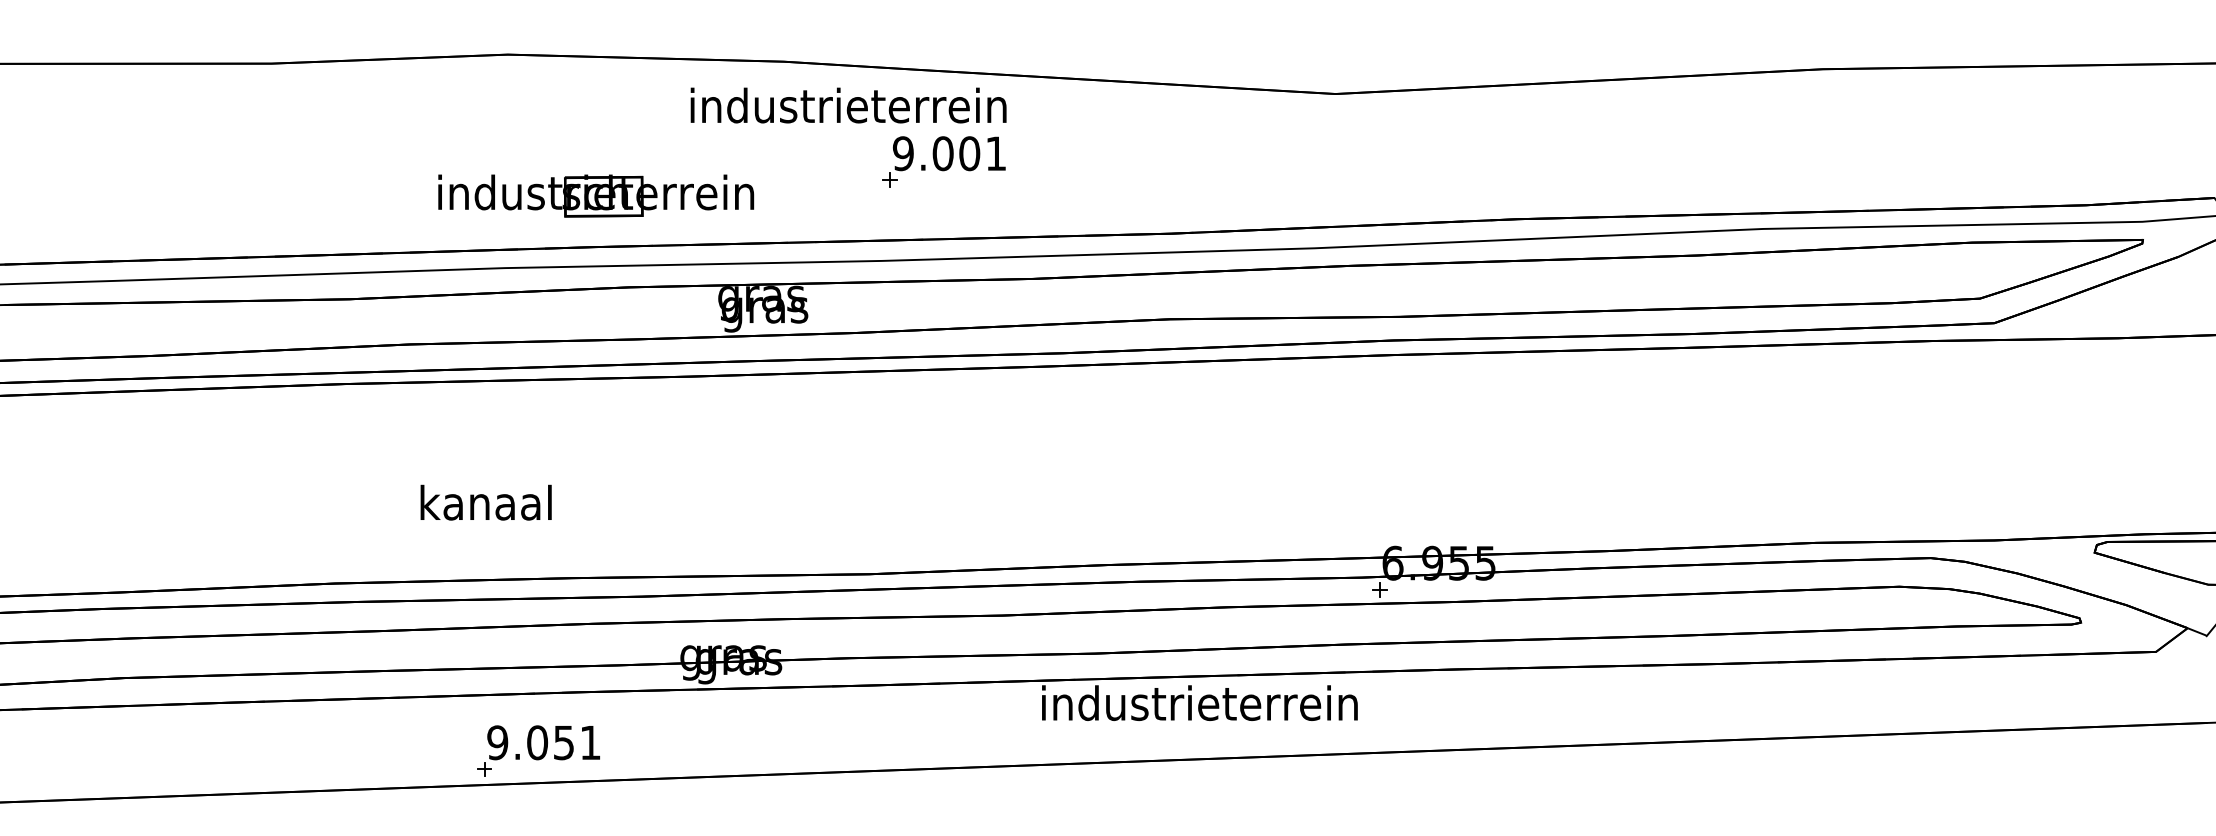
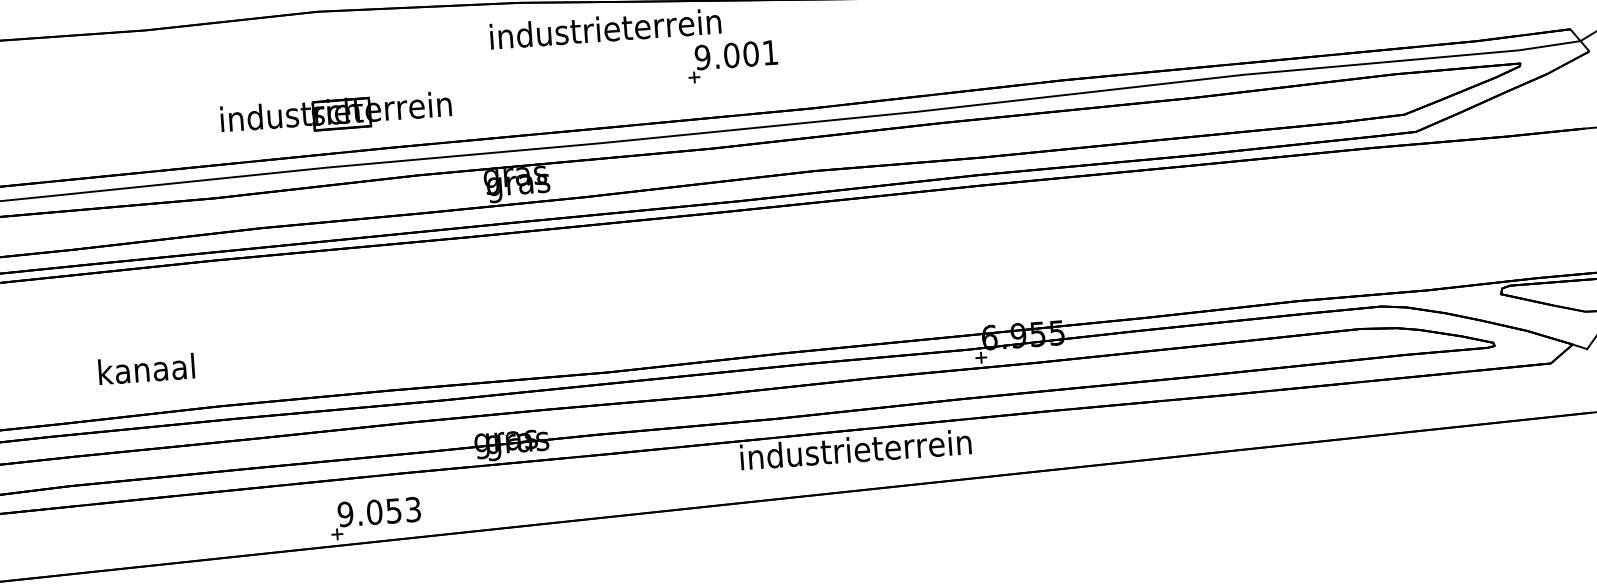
text: (848, 105) -> (605, 28), moved
part: (943, 161) -> (732, 61), moved
part: (596, 195) -> (336, 113), moved
text: (485, 502) -> (146, 369), moved
text: (590, 742) -> (413, 509), 9.051 -> 9.053

